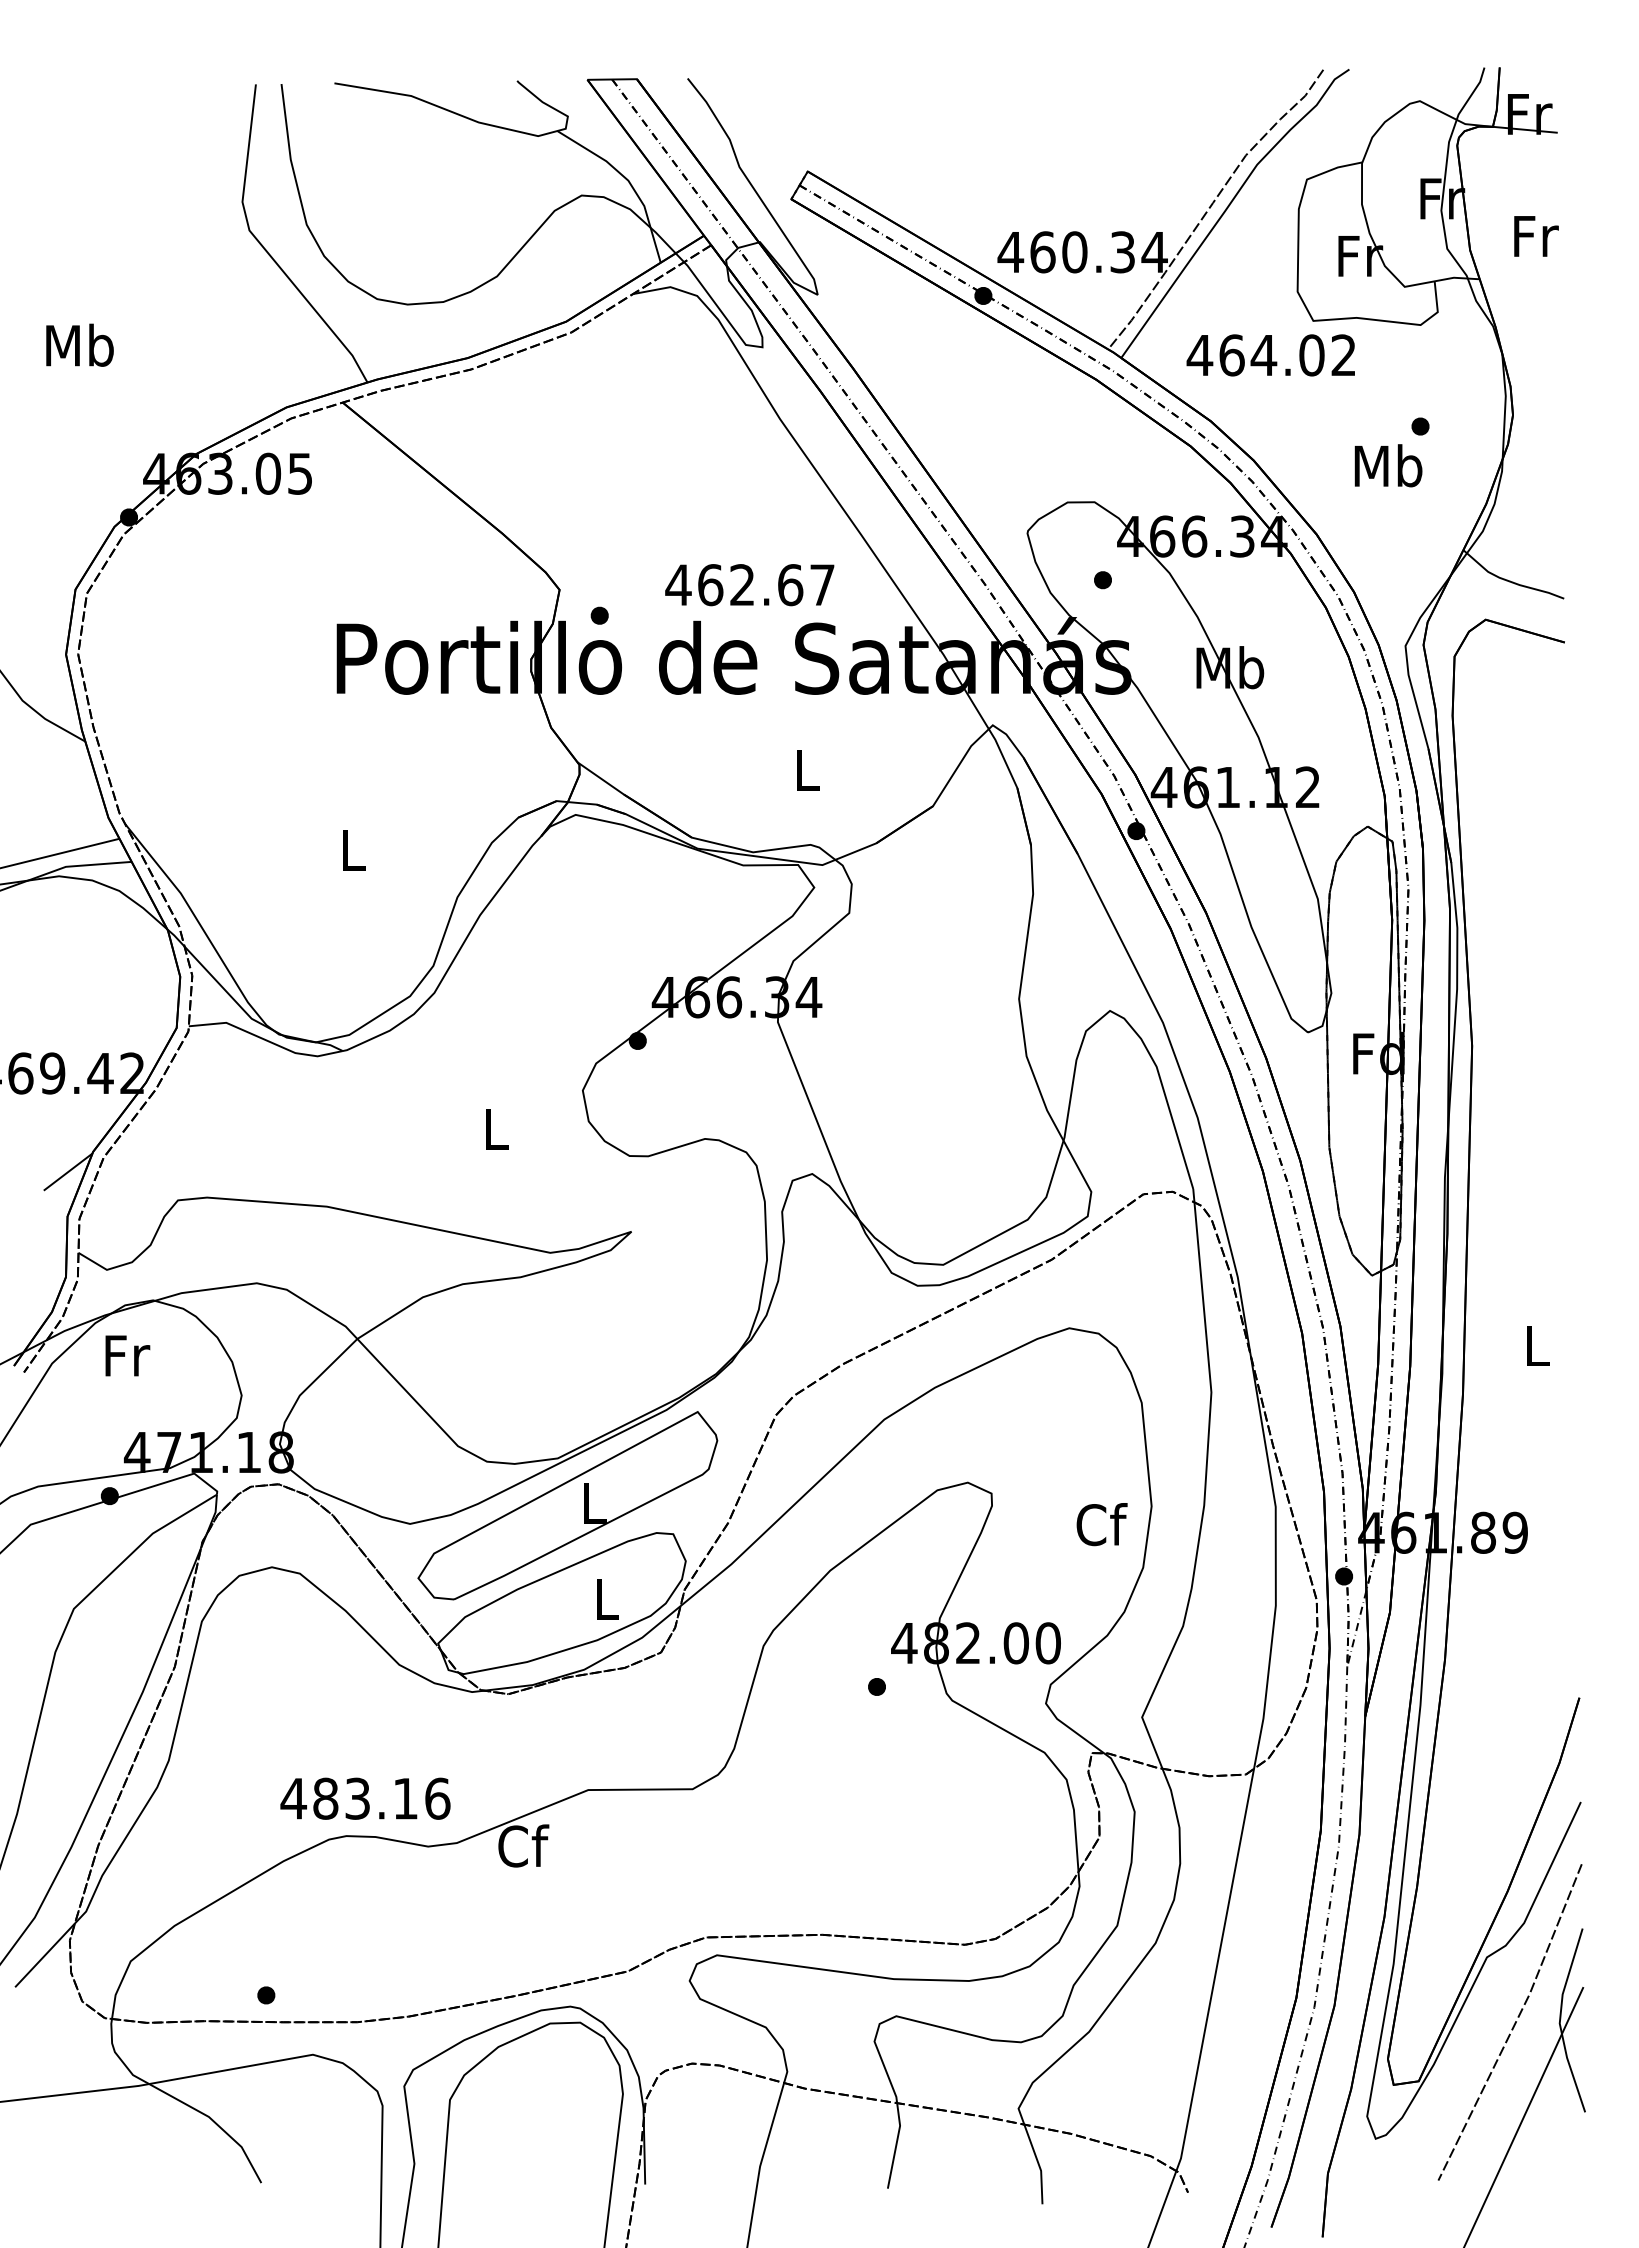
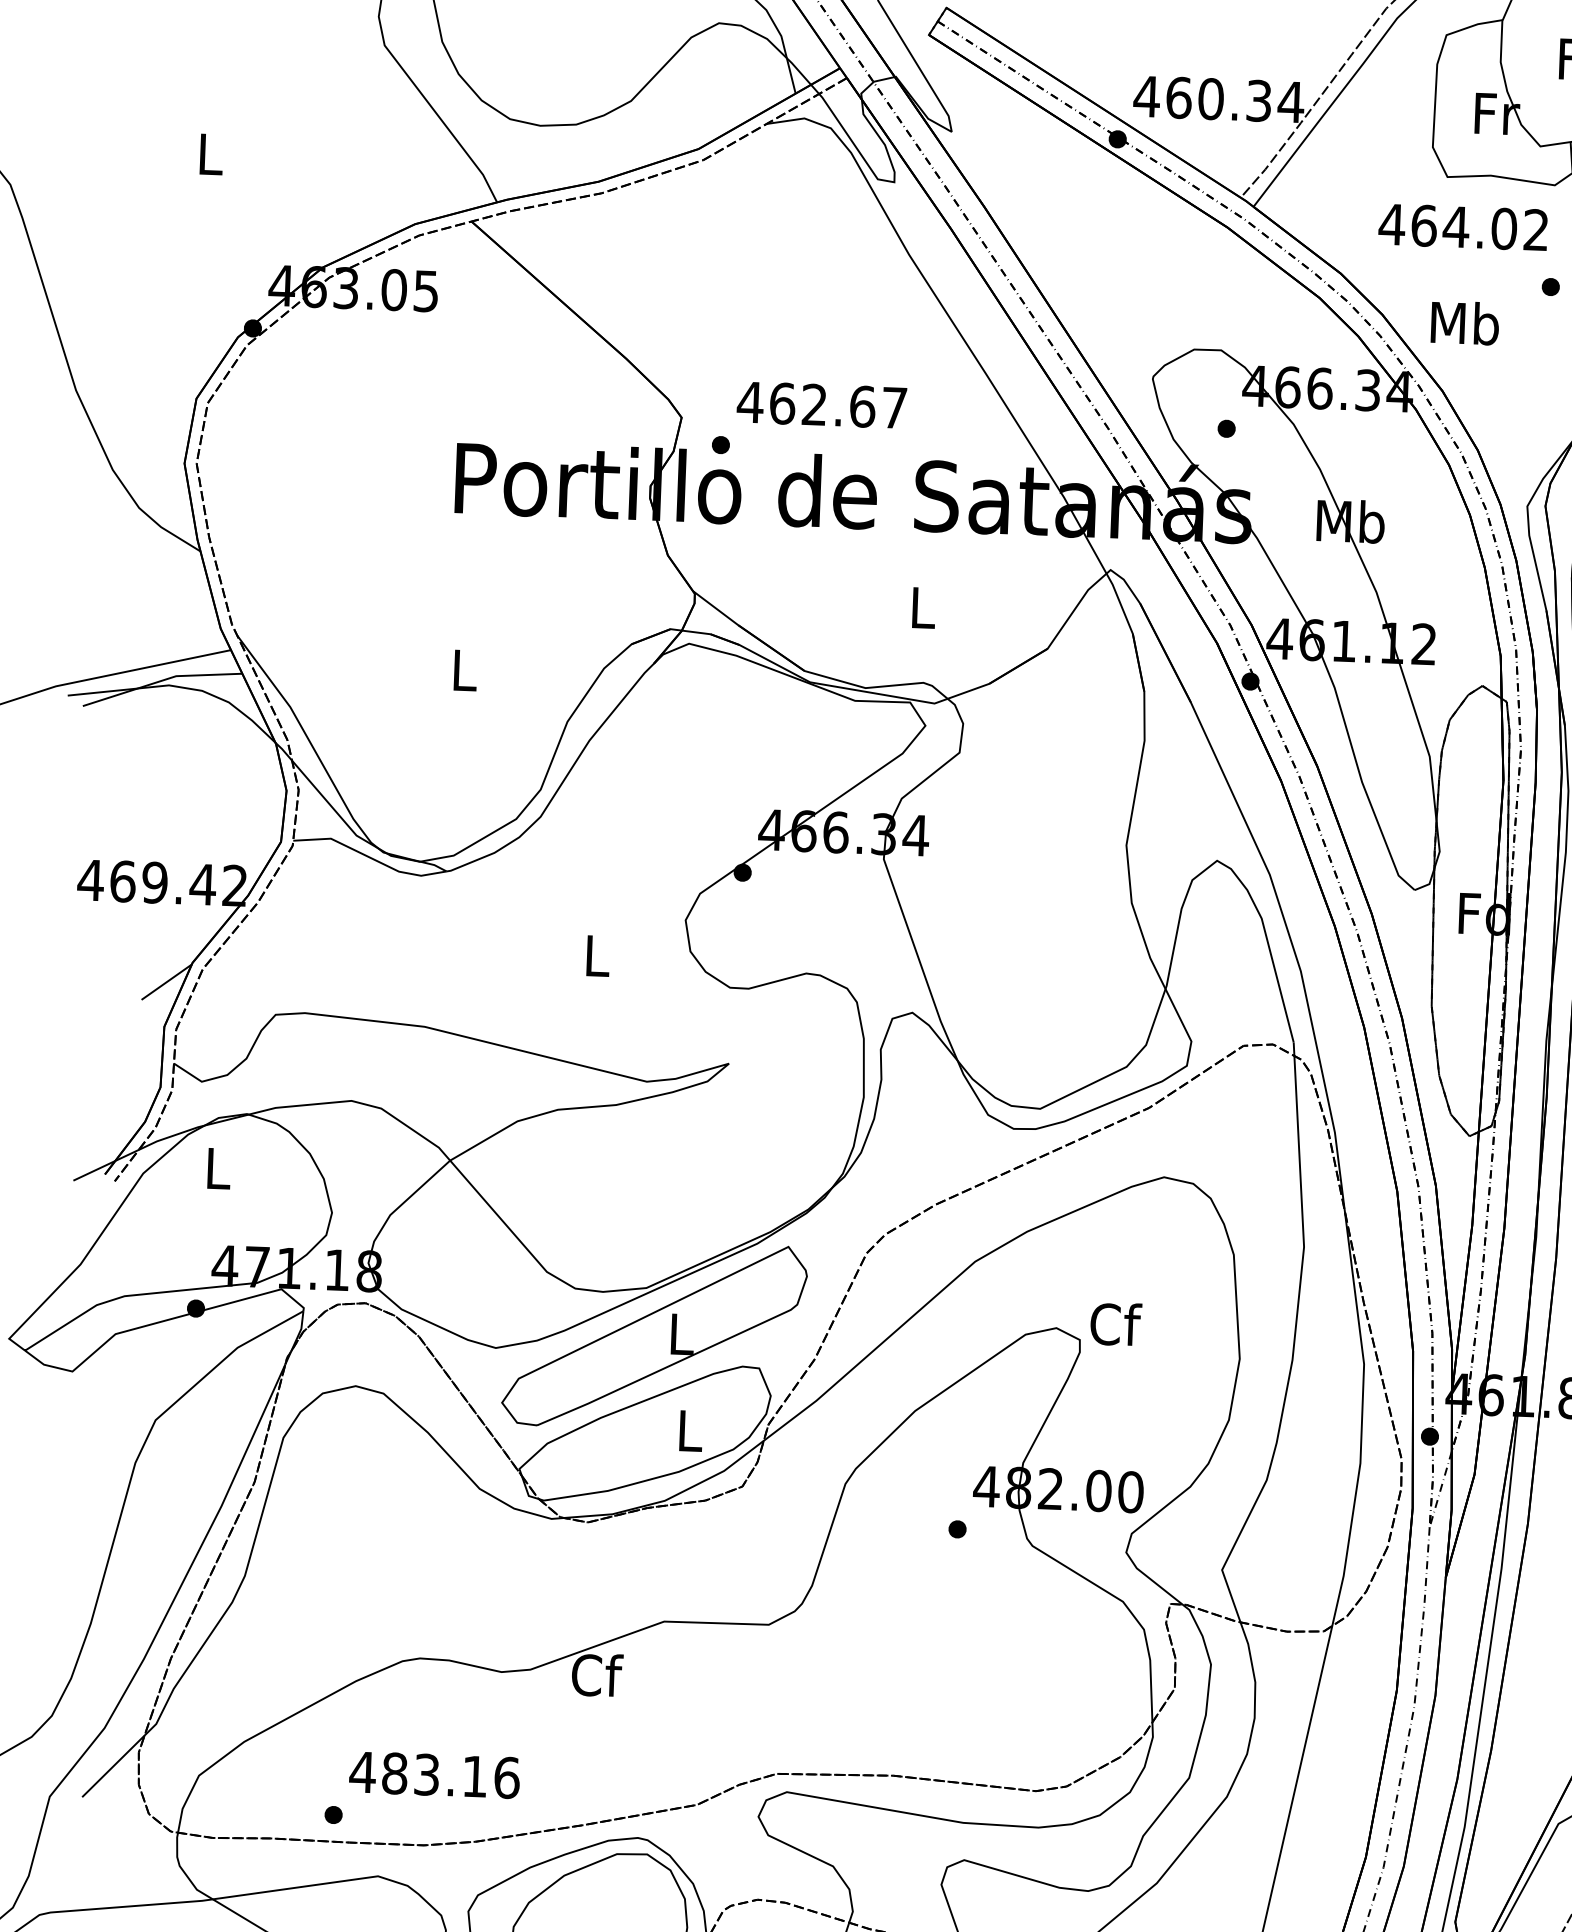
text: (79, 344) -> (209, 153), Mb -> L
text: (1270, 355) -> (1462, 227), moved
text: (1388, 465) -> (1465, 322), moved
text: (749, 585) -> (821, 405), moved
text: (127, 1355) -> (219, 1168), Fr -> L
text: (1101, 1524) -> (1115, 1324), moved
text: (365, 1798) -> (434, 1774), moved

